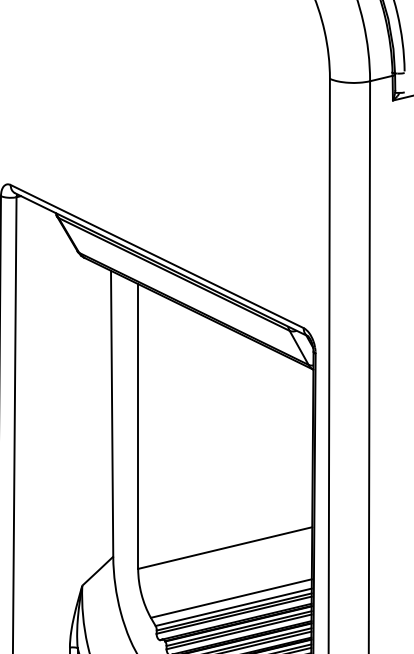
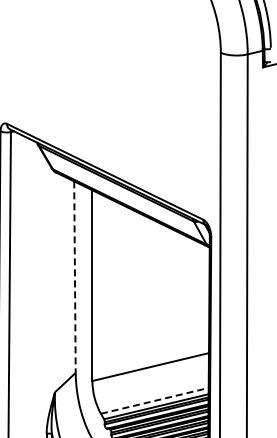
line: (111, 414) -> (74, 277), solid -> dashed
line: (232, 597) -> (155, 400), solid -> dashed

